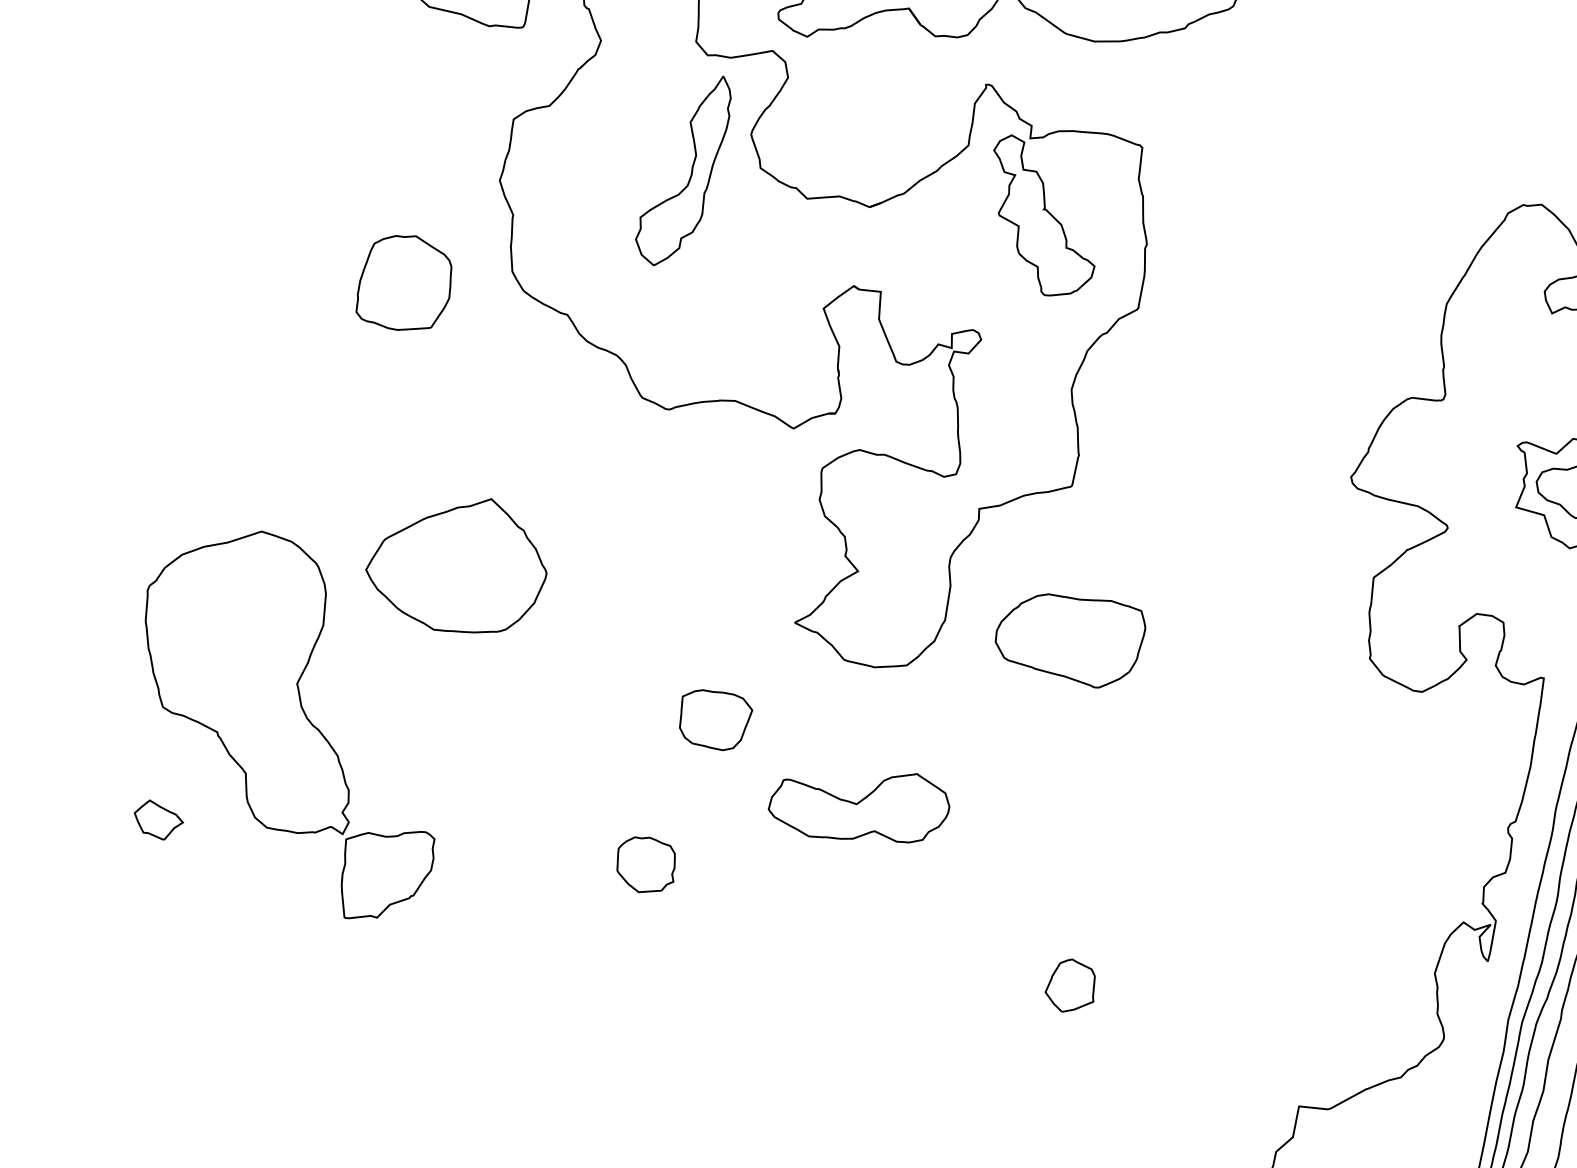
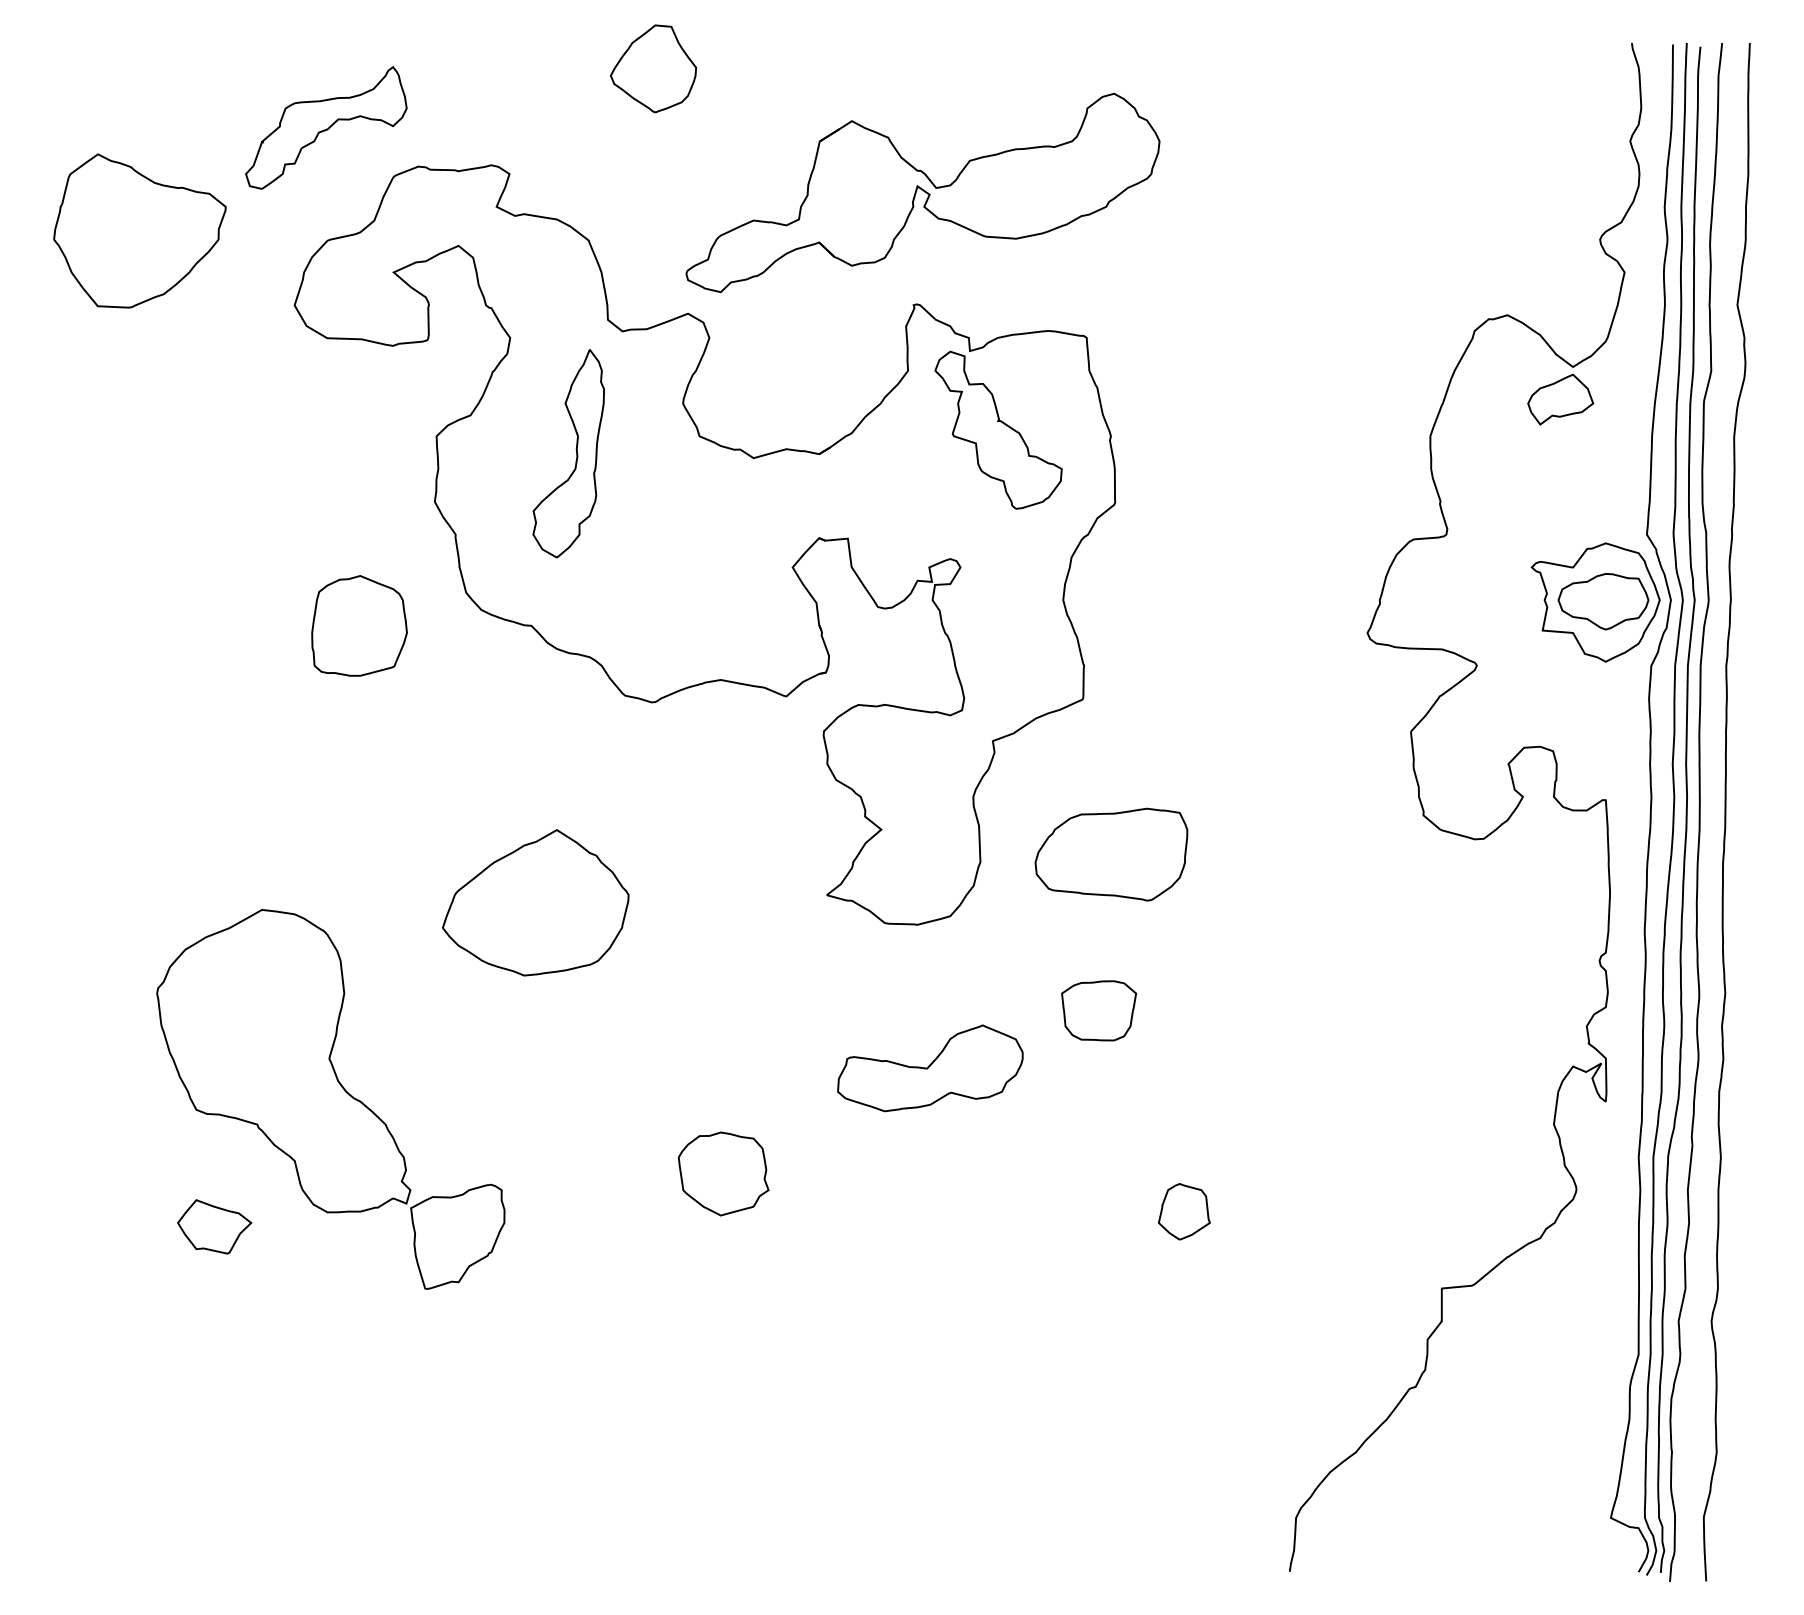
part: (691, 171) -> (576, 453), moved
part: (457, 563) -> (535, 902), moved
part: (714, 719) -> (1099, 1010), moved
part: (158, 819) -> (214, 1226), size x1.43
part: (645, 864) -> (723, 1173), size x1.43

